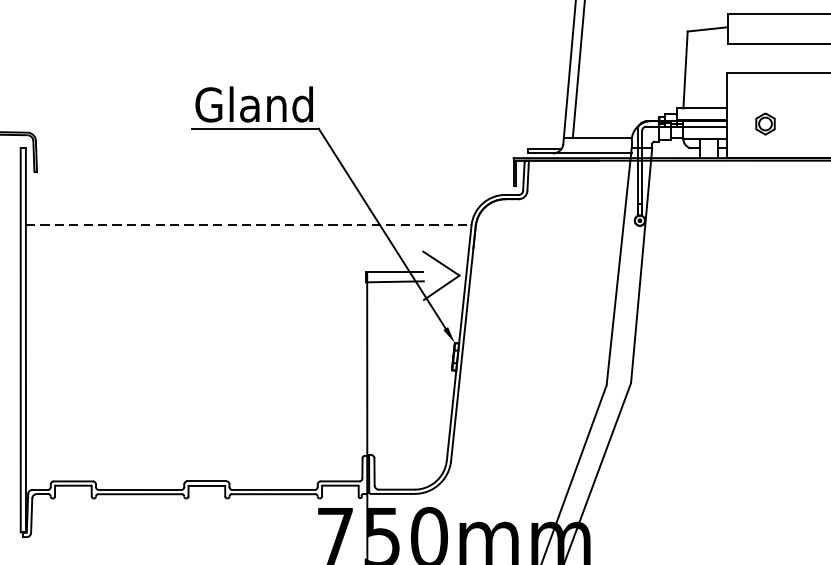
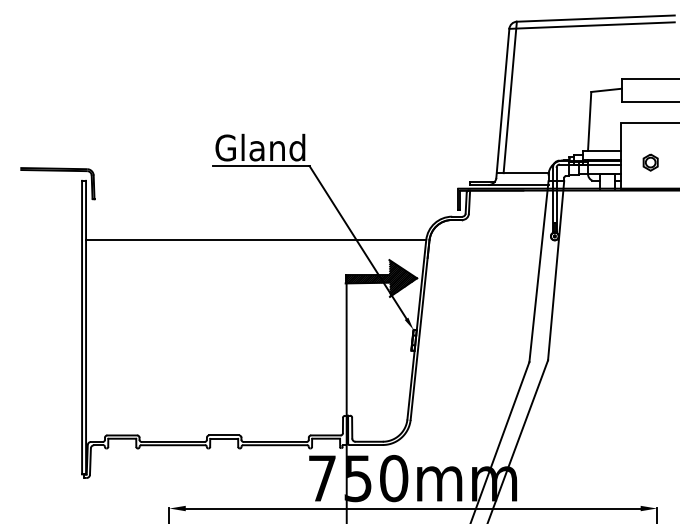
line: (247, 224) -> (255, 239), dashed -> solid
hatch: (411, 275) -> (380, 278), added

